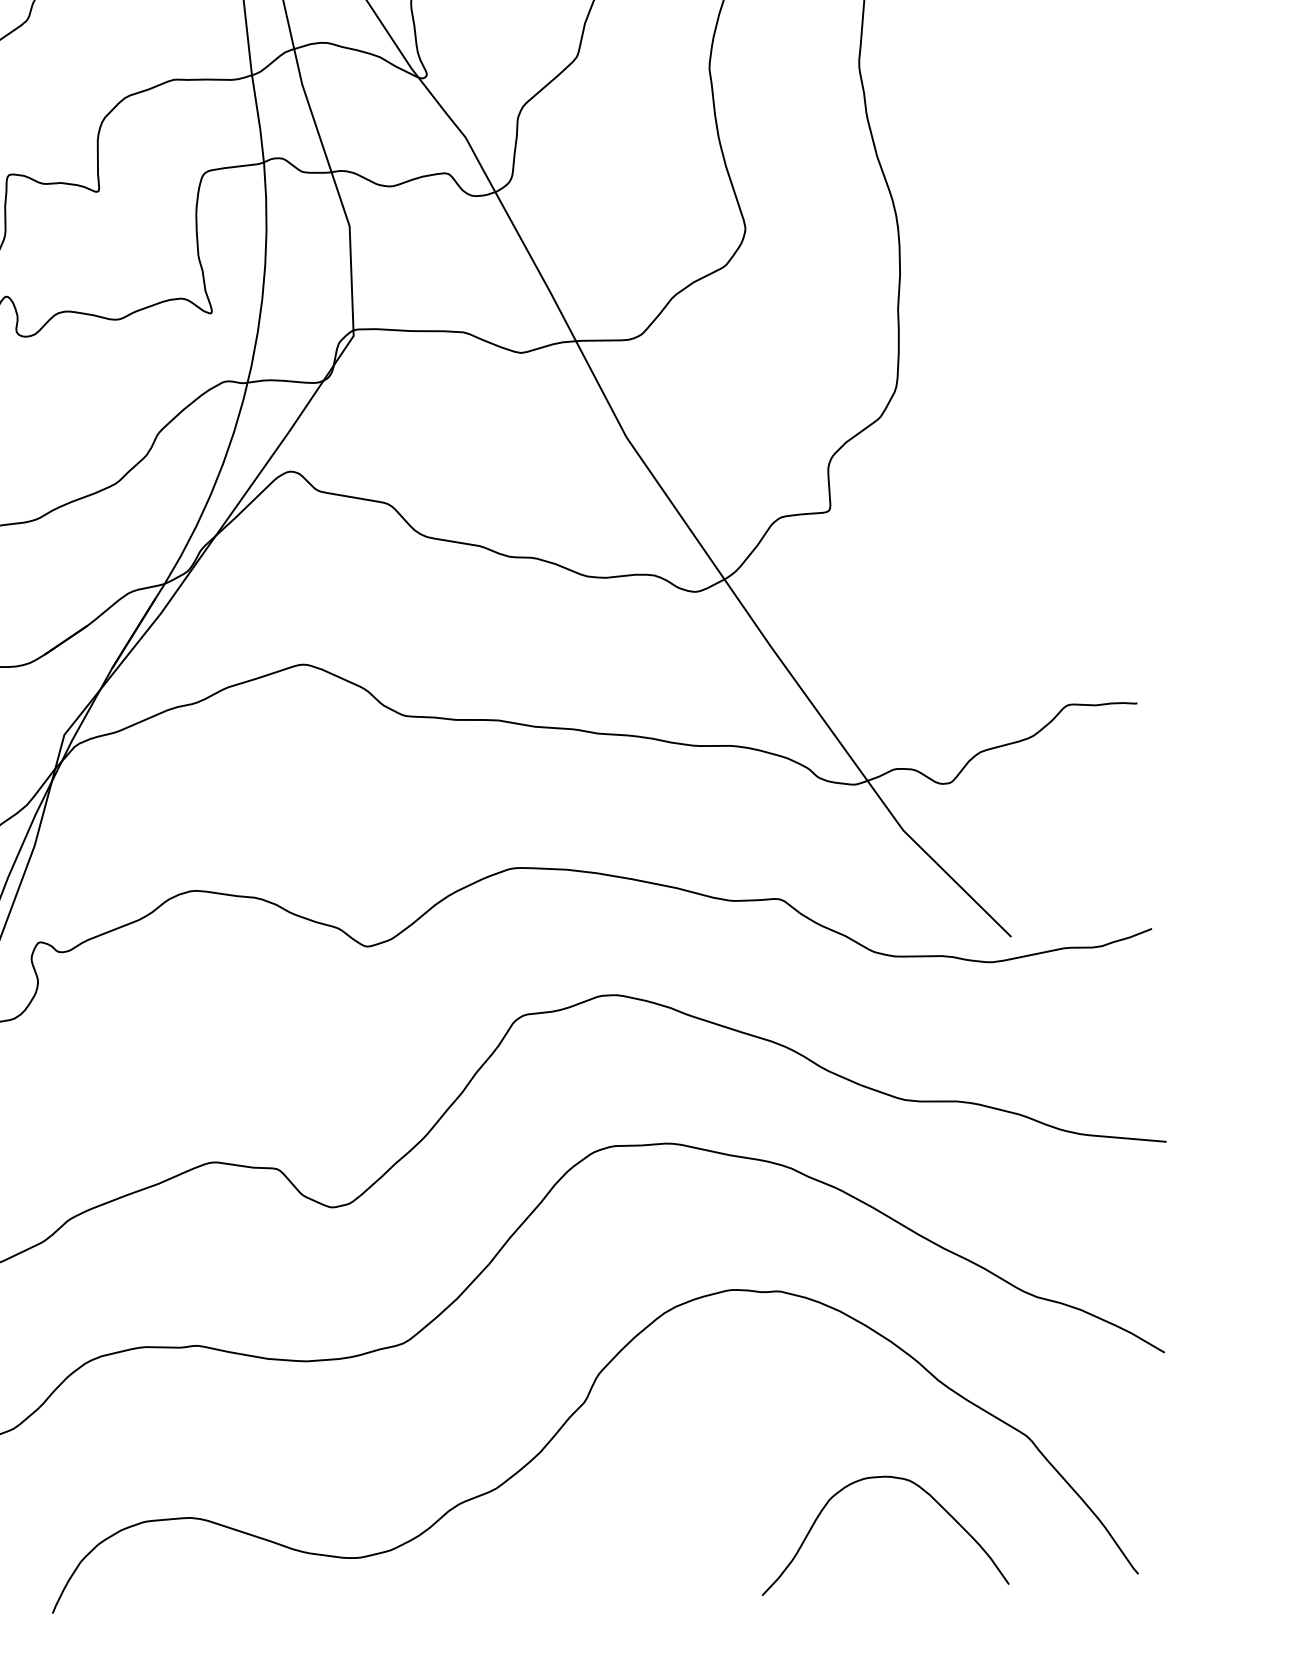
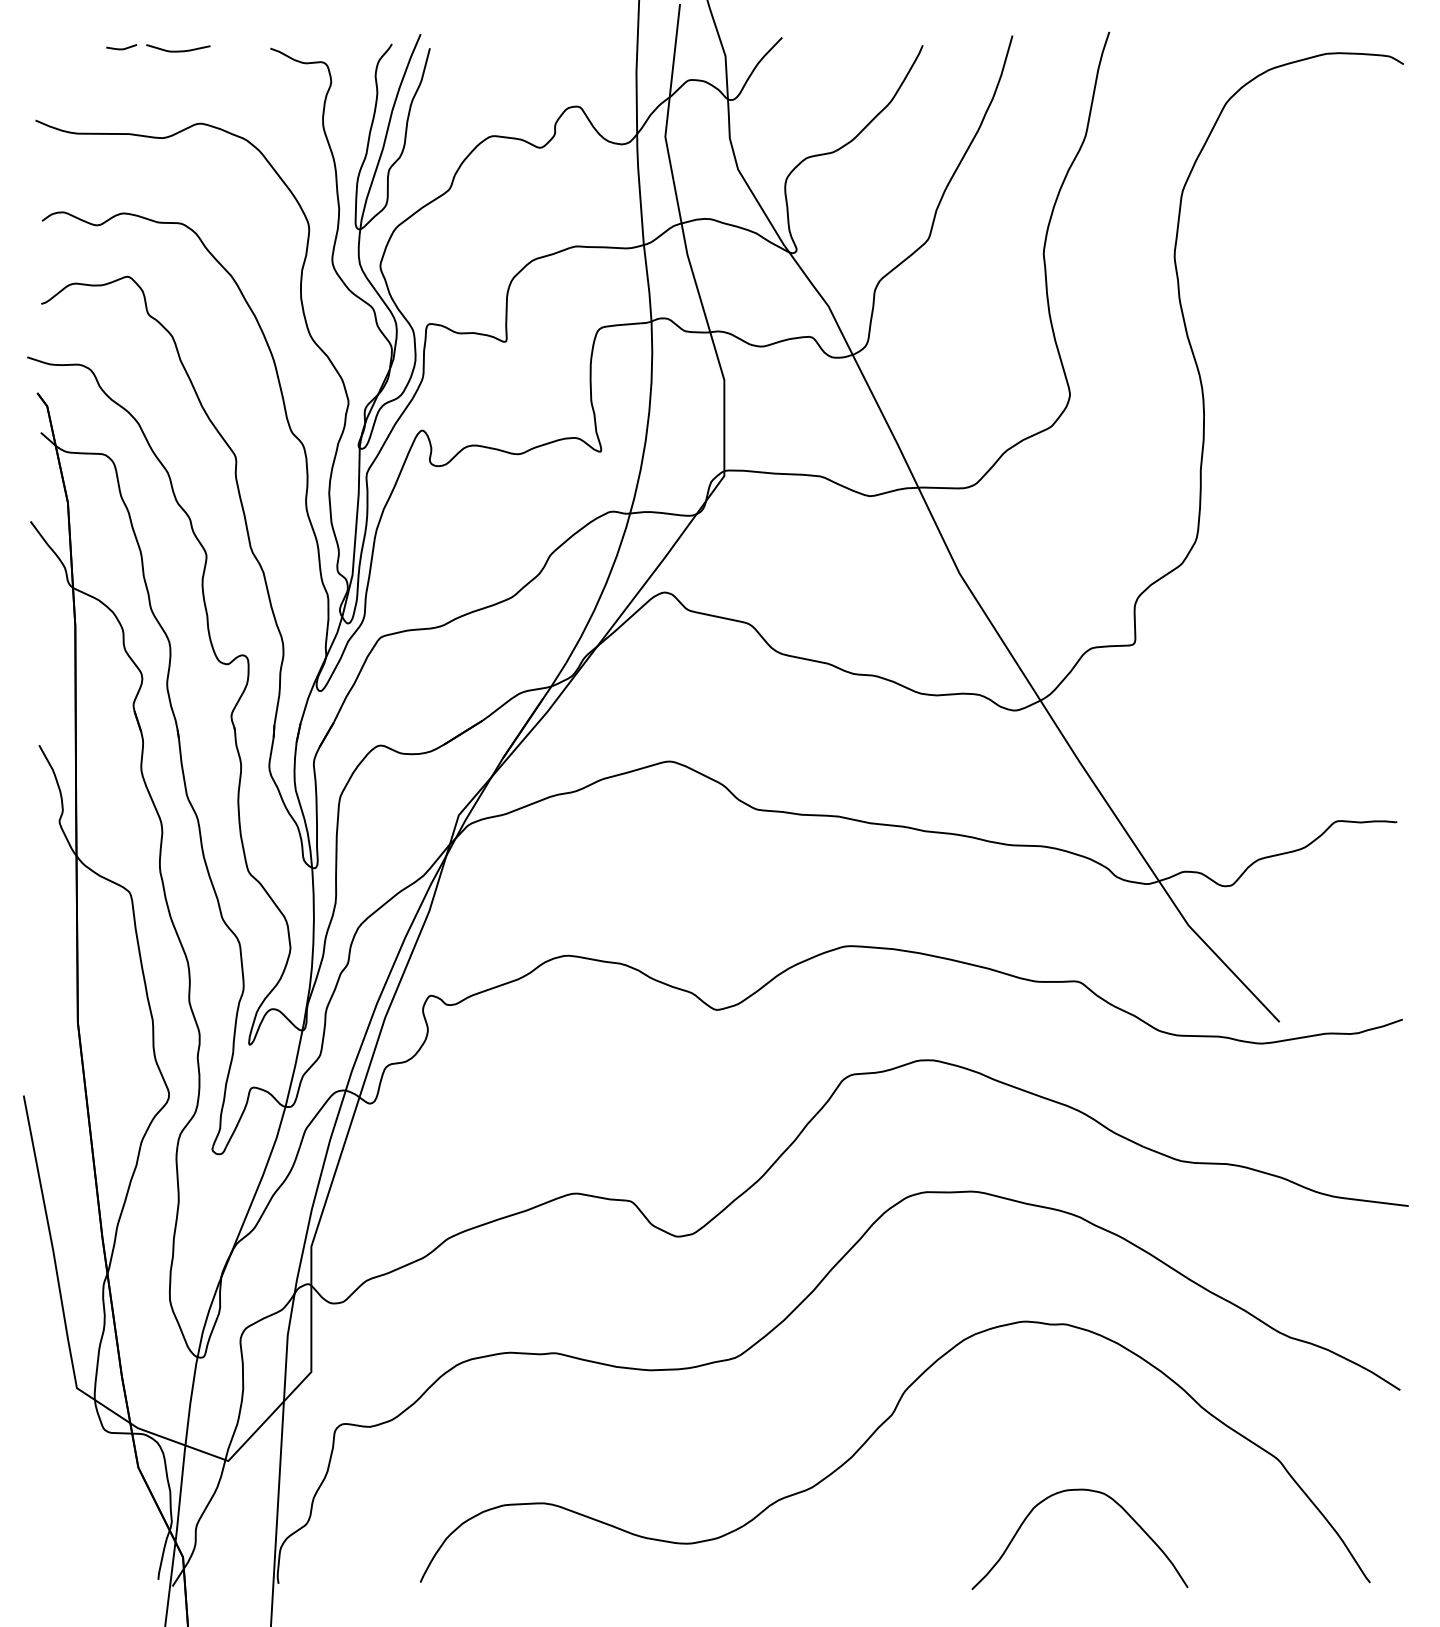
curve: (881, 1477) -> (1079, 1490), moved

